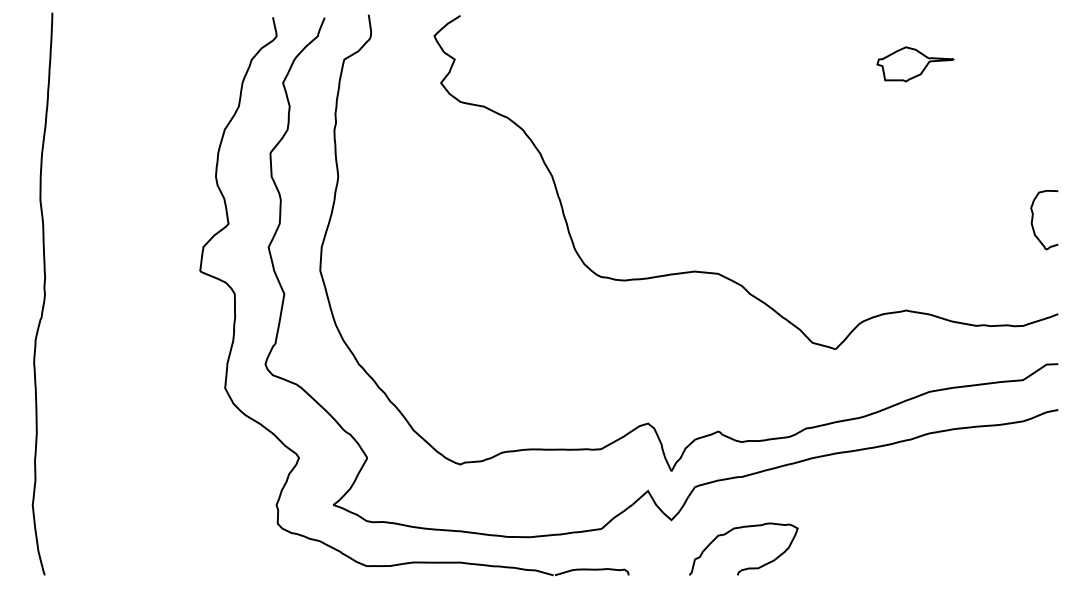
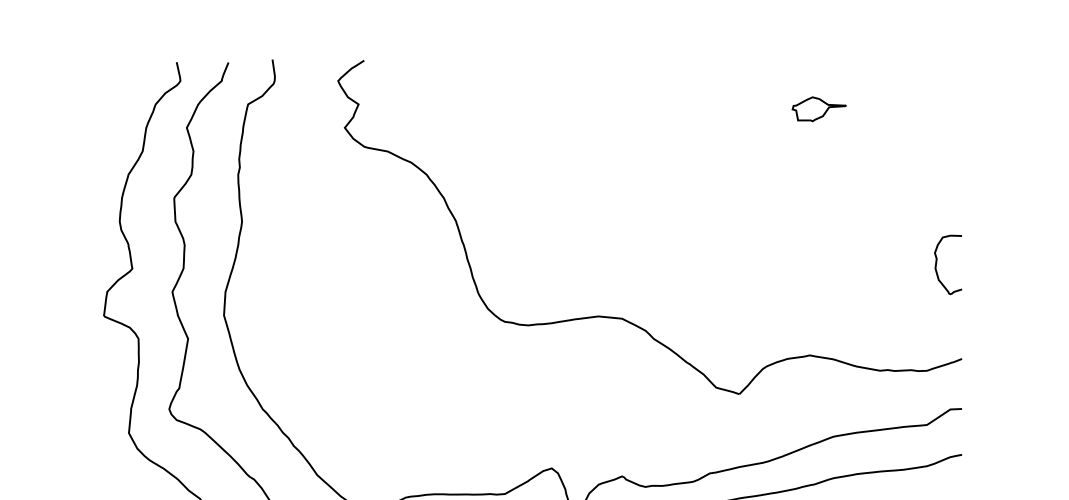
part: (915, 64) -> (819, 109), size x0.7

